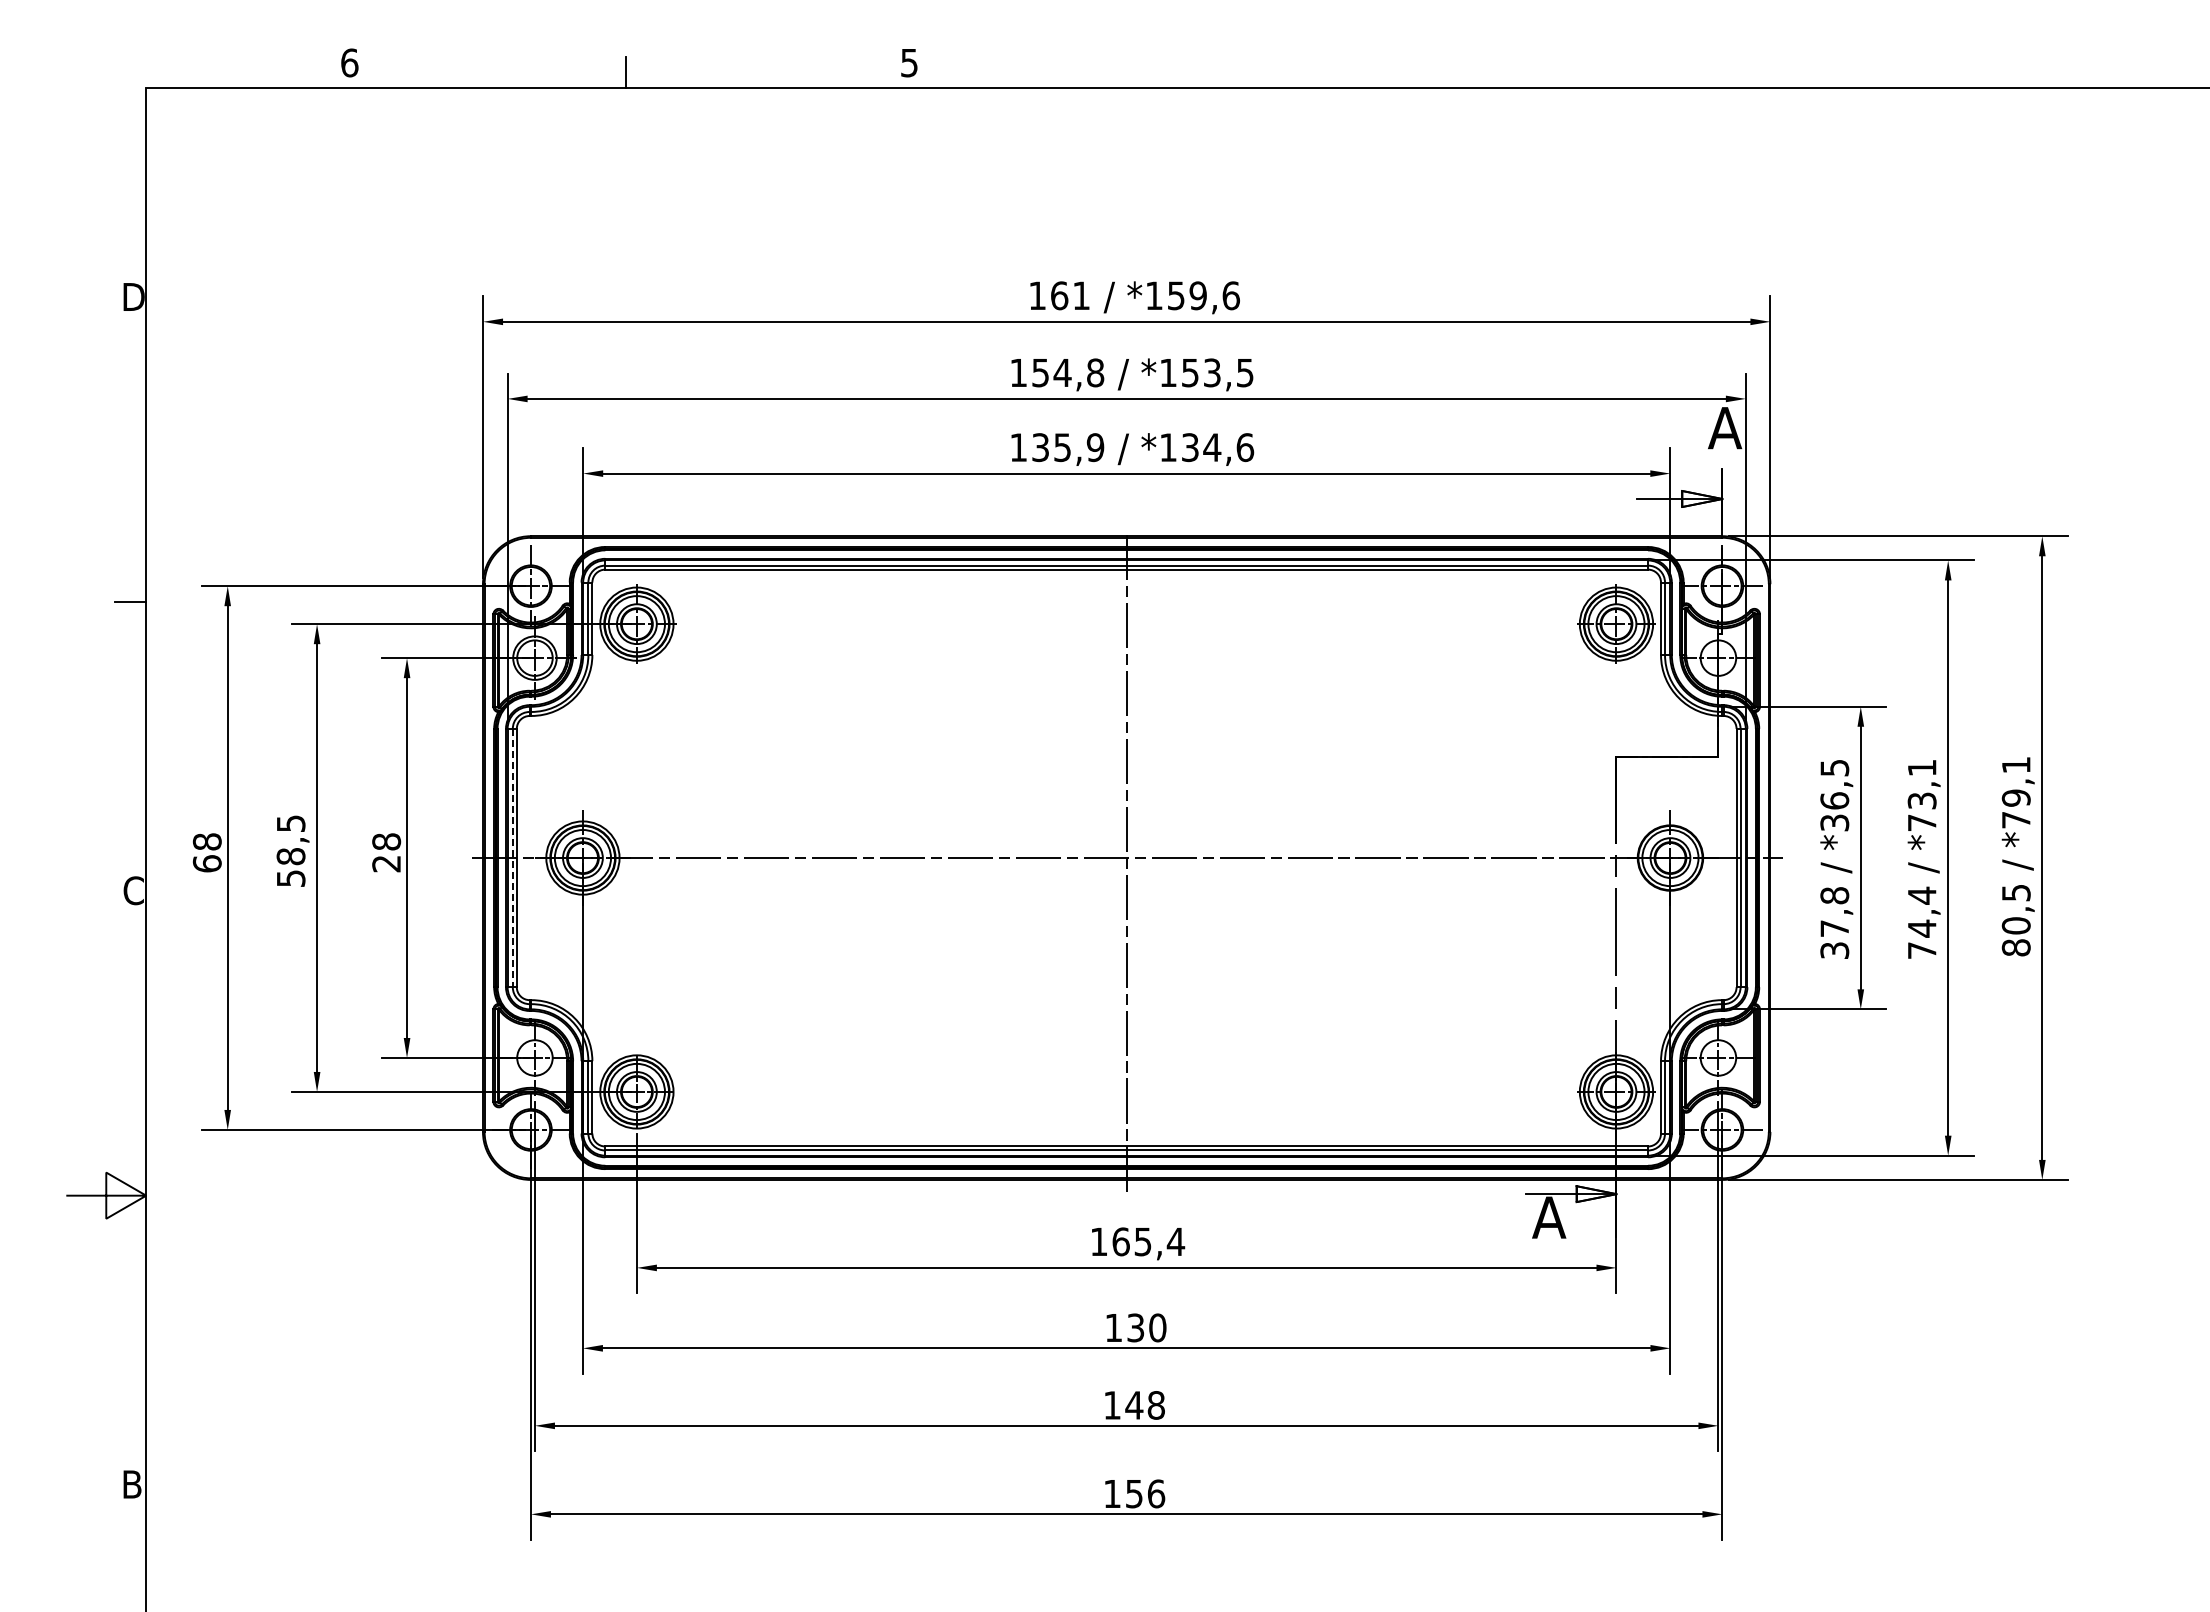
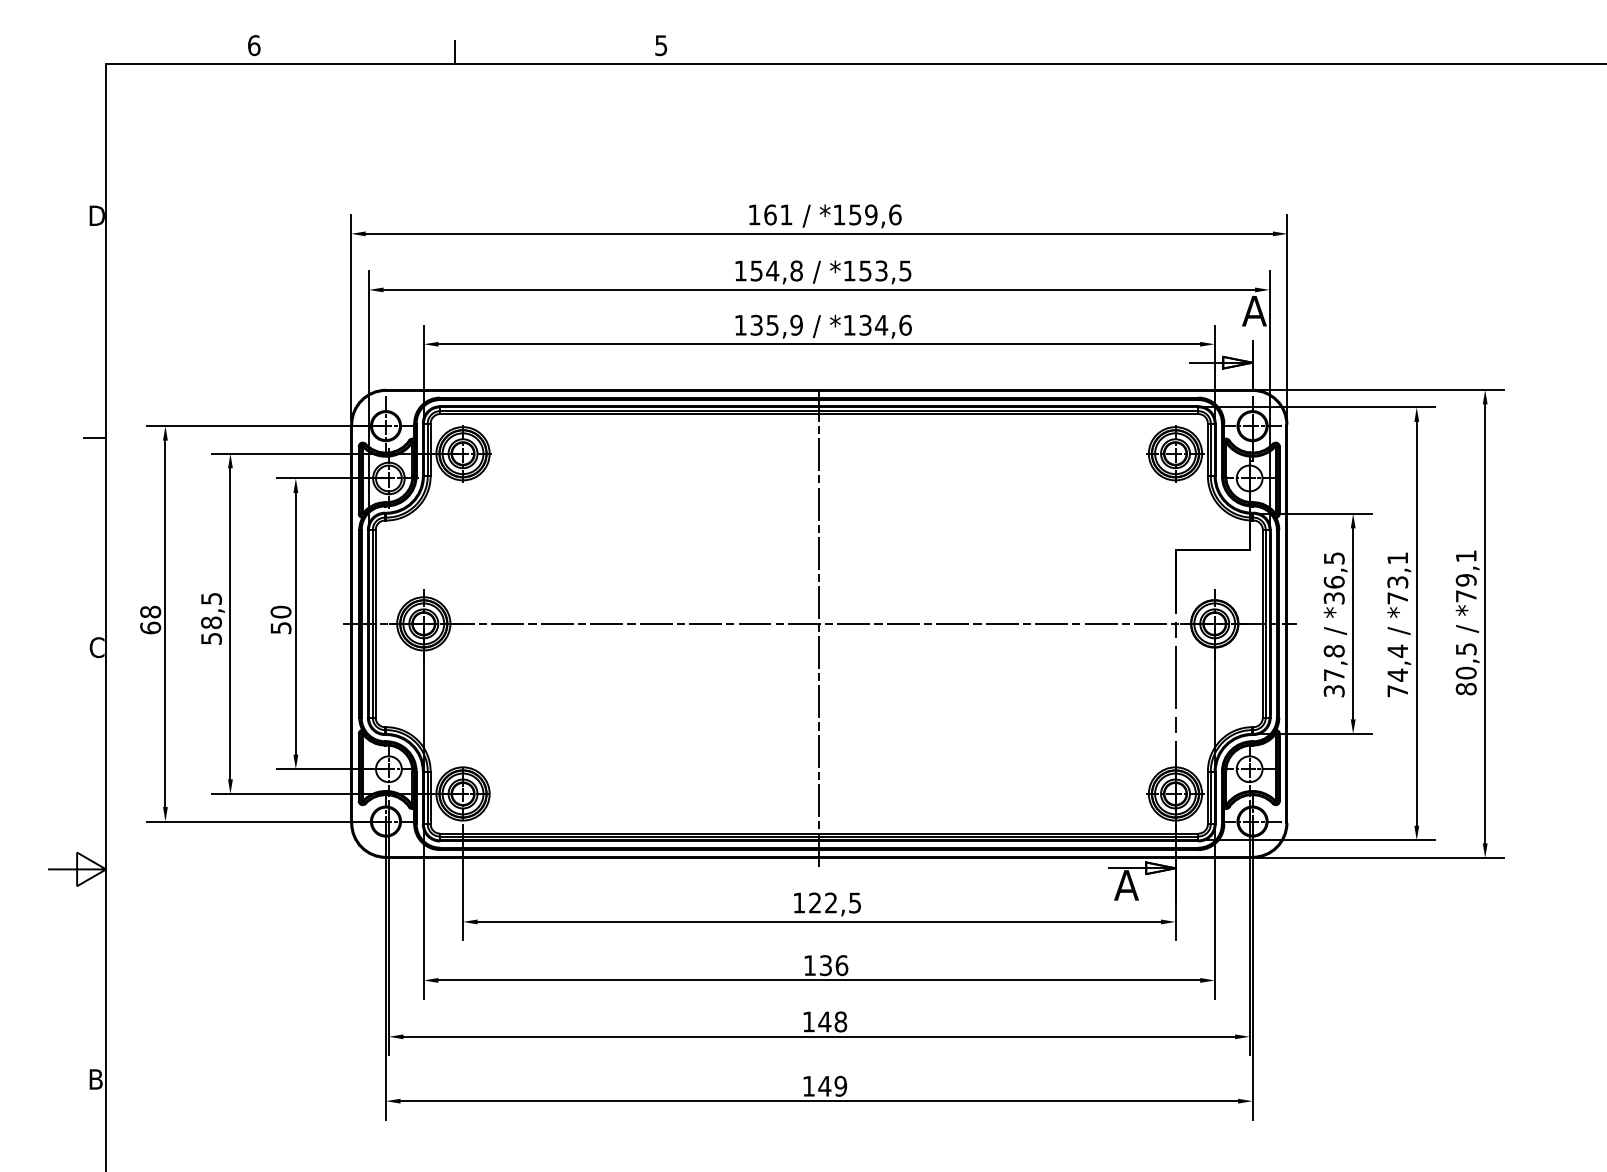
text: (386, 852) -> (280, 619), 28 -> 50
line: (512, 858) -> (372, 624), dashed -> solid
text: (1148, 1241) -> (835, 902), 165,4 -> 122,5
text: (1157, 1327) -> (841, 965), 130 -> 136
text: (1145, 1493) -> (832, 1086), 156 -> 149

